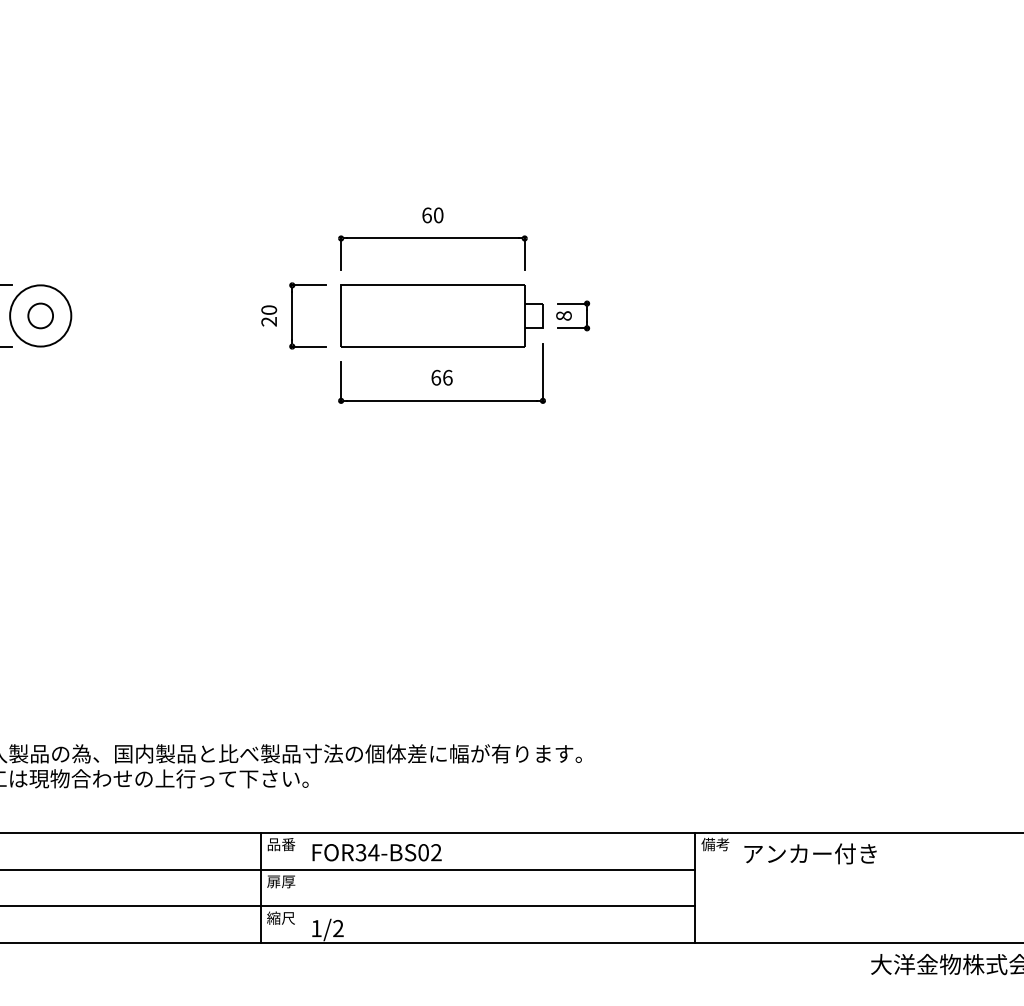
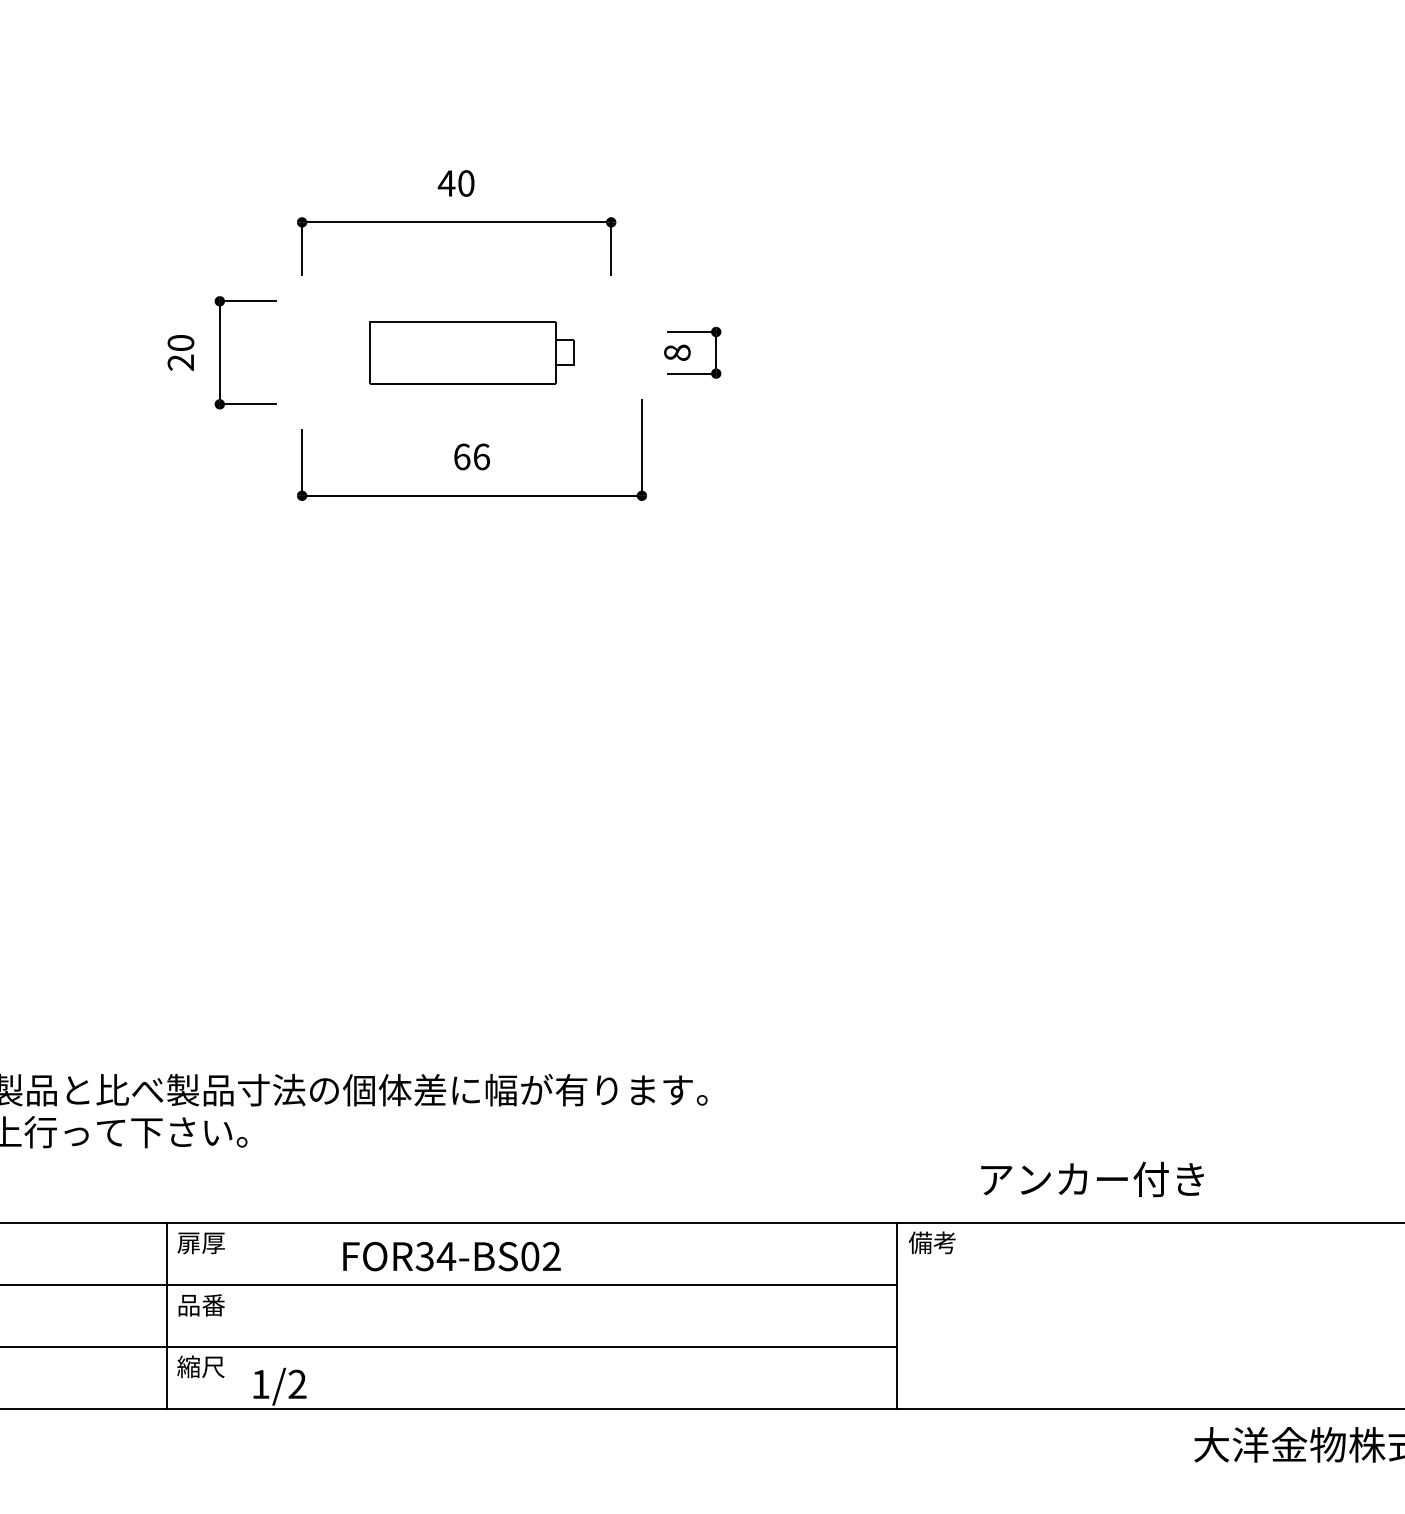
text: (426, 215) -> (445, 183), 60 -> 40
part: (441, 315) -> (471, 352), size x0.6
text: (281, 844) -> (201, 1242), 品番 -> 扉厚
text: (376, 852) -> (450, 1256), moved
text: (810, 853) -> (1092, 1178), moved
text: (281, 881) -> (201, 1305), 扉厚 -> 品番

